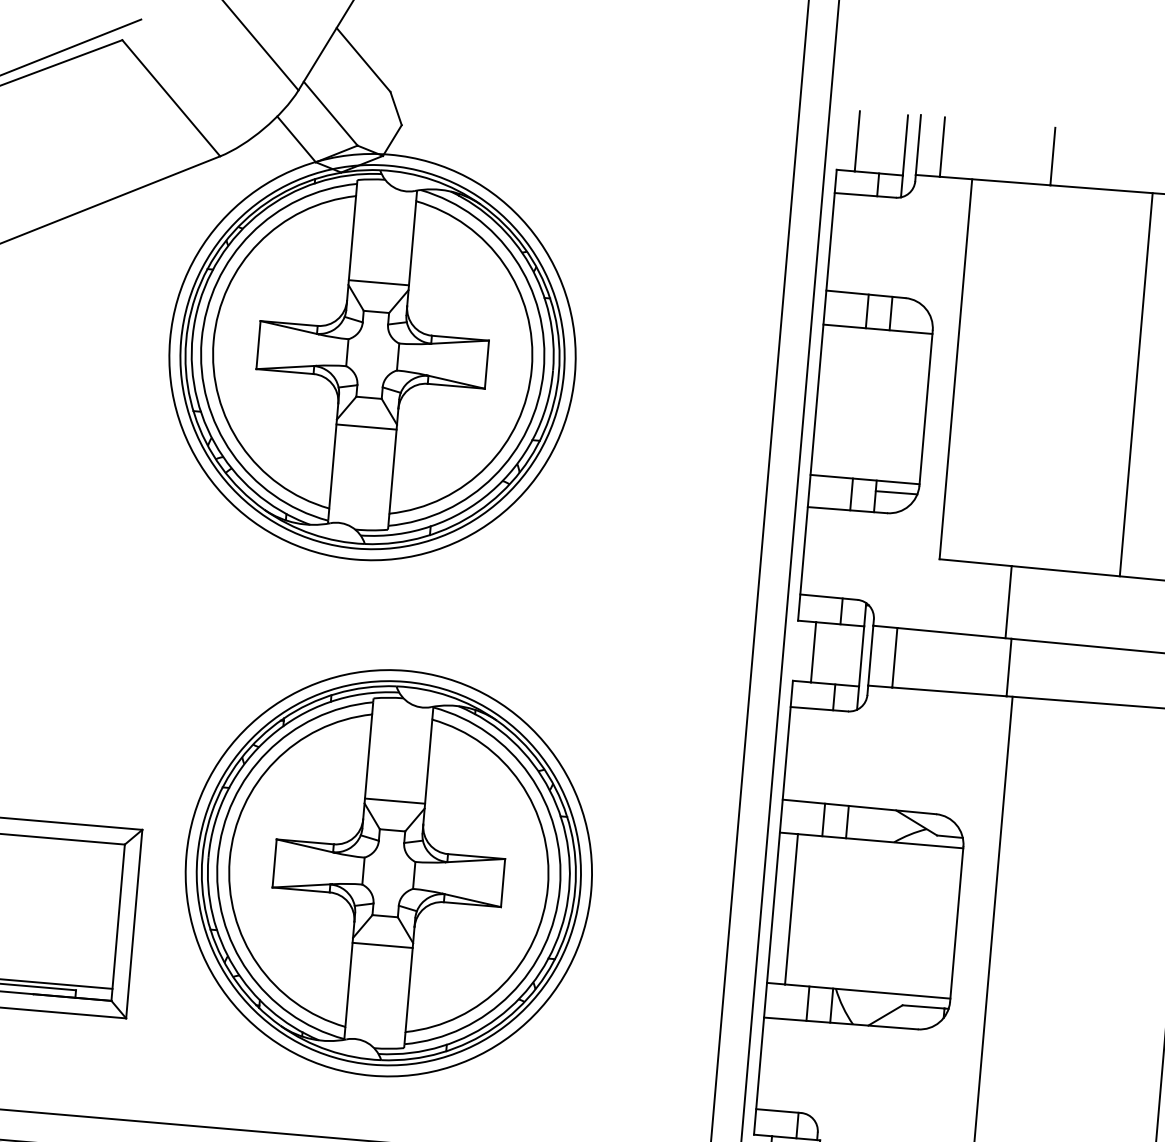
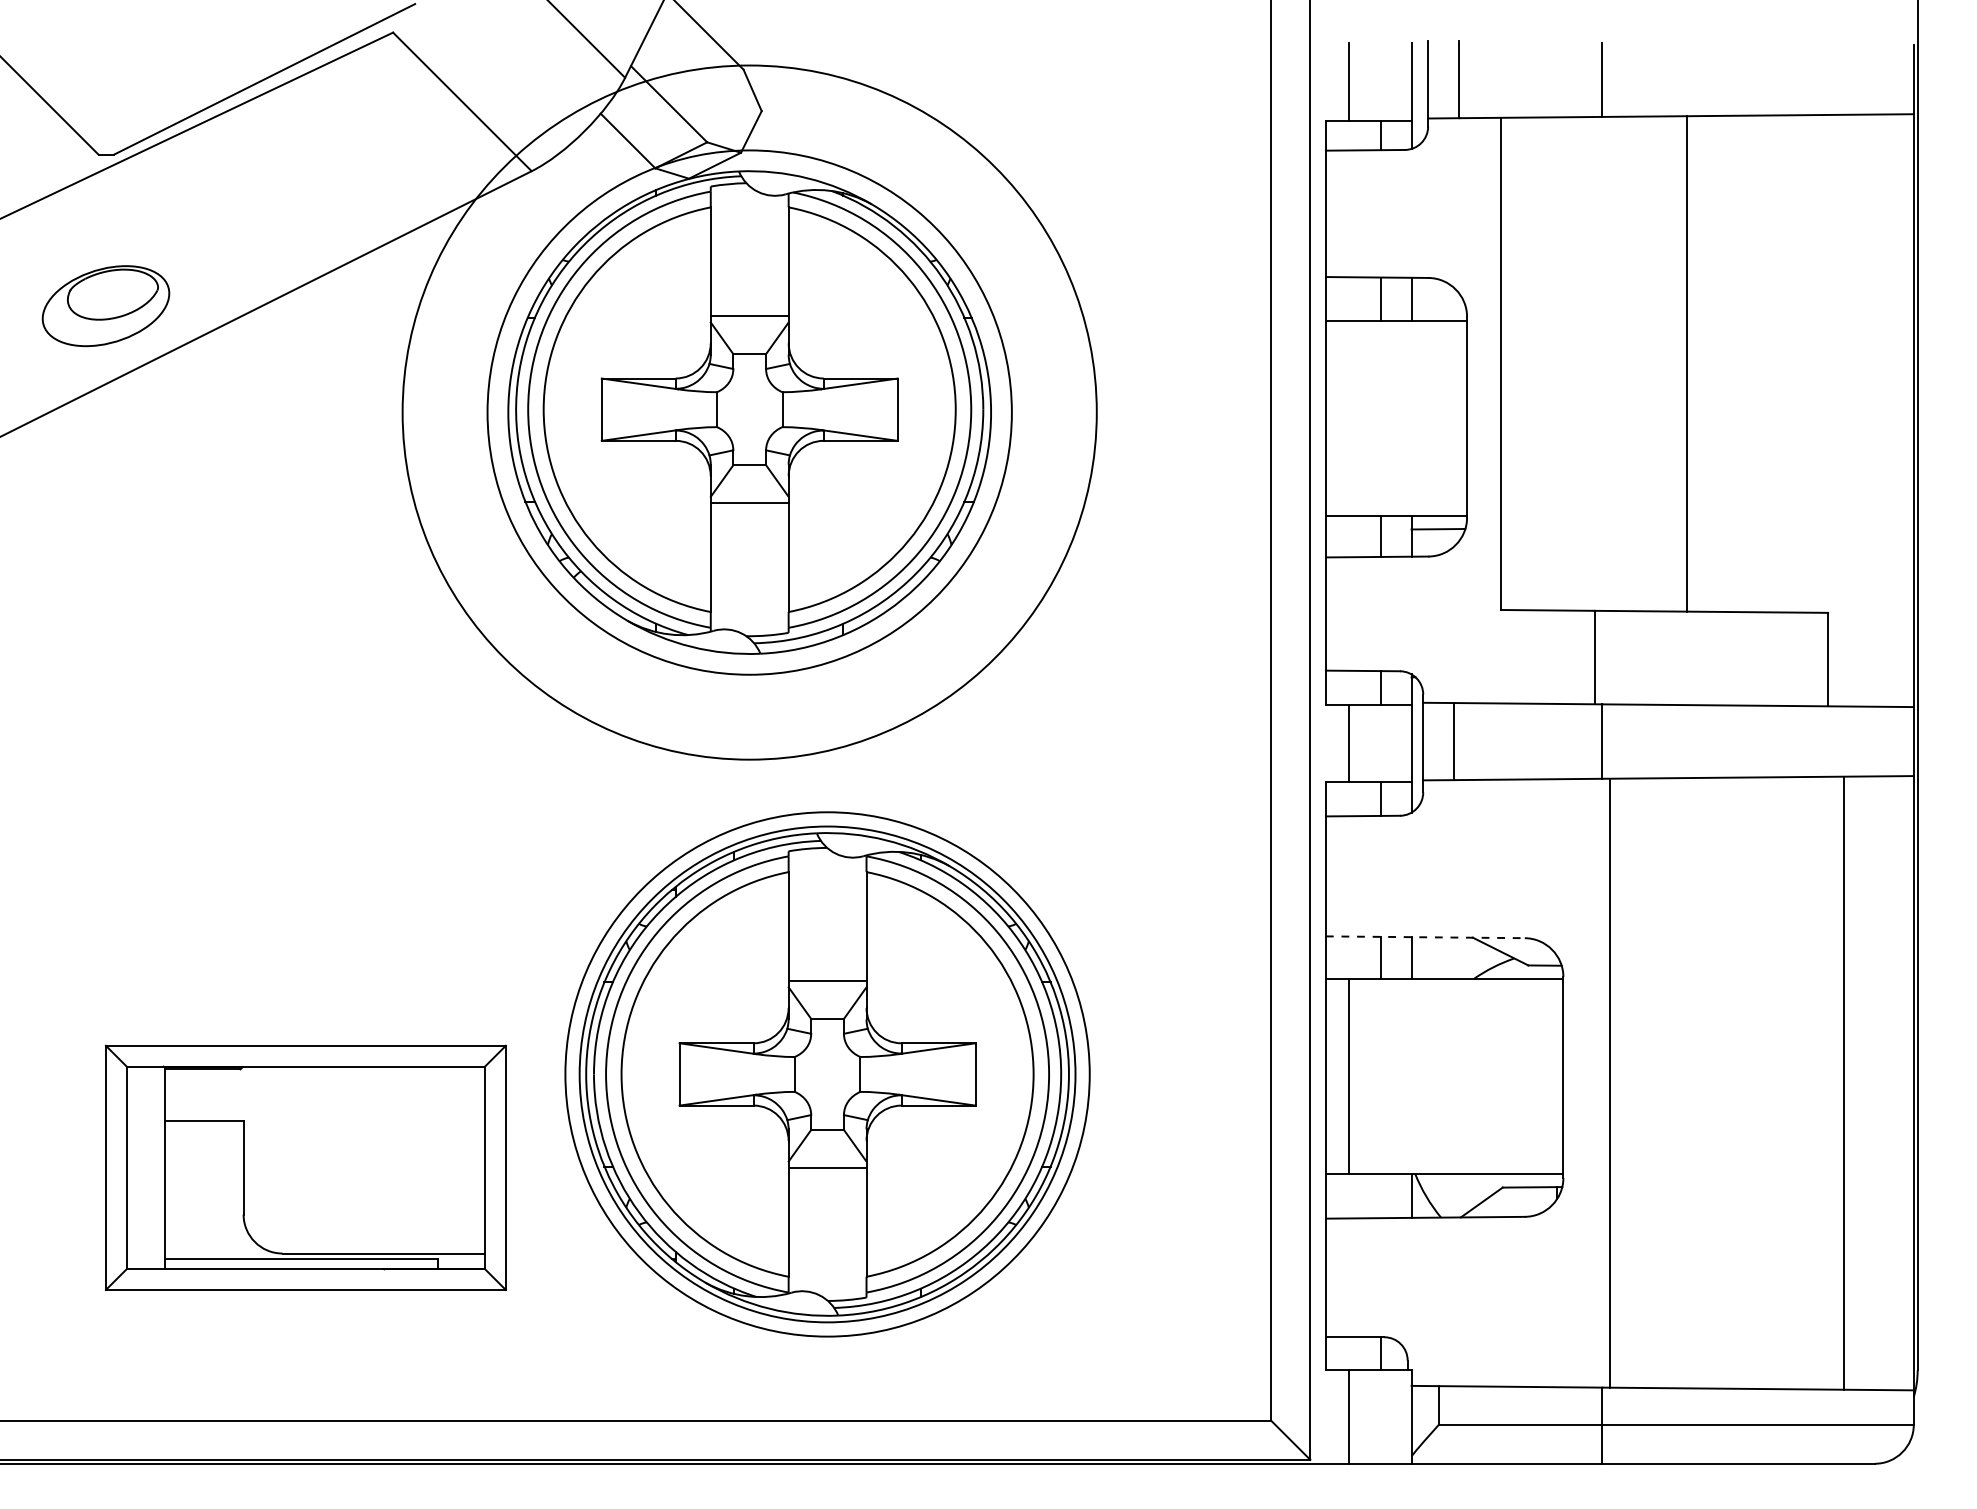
circle: (372, 357) -> (749, 412), size x1.4
line: (1136, 384) -> (1686, 363), moved
line: (859, 807) -> (1425, 937), solid -> dashed
line: (807, 1003) -> (1380, 1195), removed

